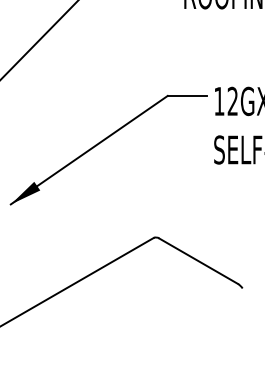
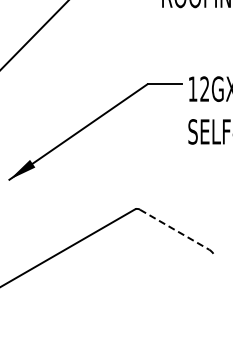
line: (199, 262) -> (175, 230), solid -> dashed

